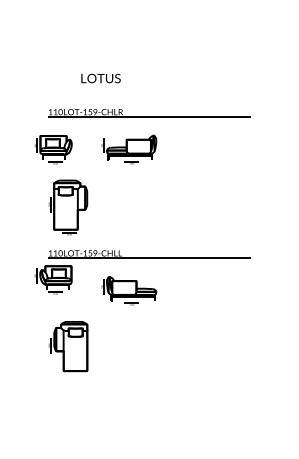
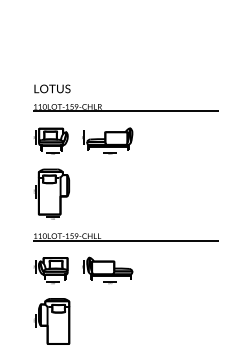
text: (100, 78) -> (52, 88), moved
part: (53, 149) -> (51, 141), moved
part: (53, 279) -> (51, 270), moved

